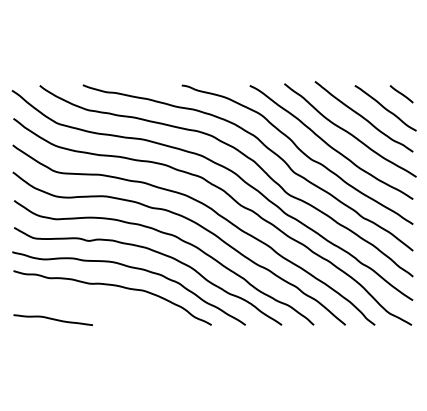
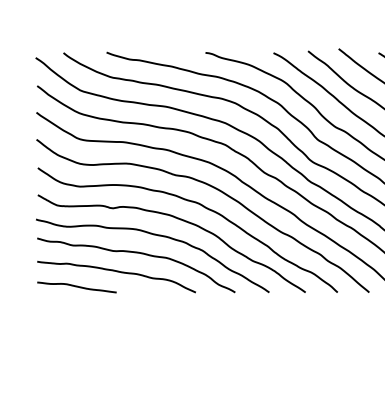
curve: (94, 305) -> (118, 272), added

